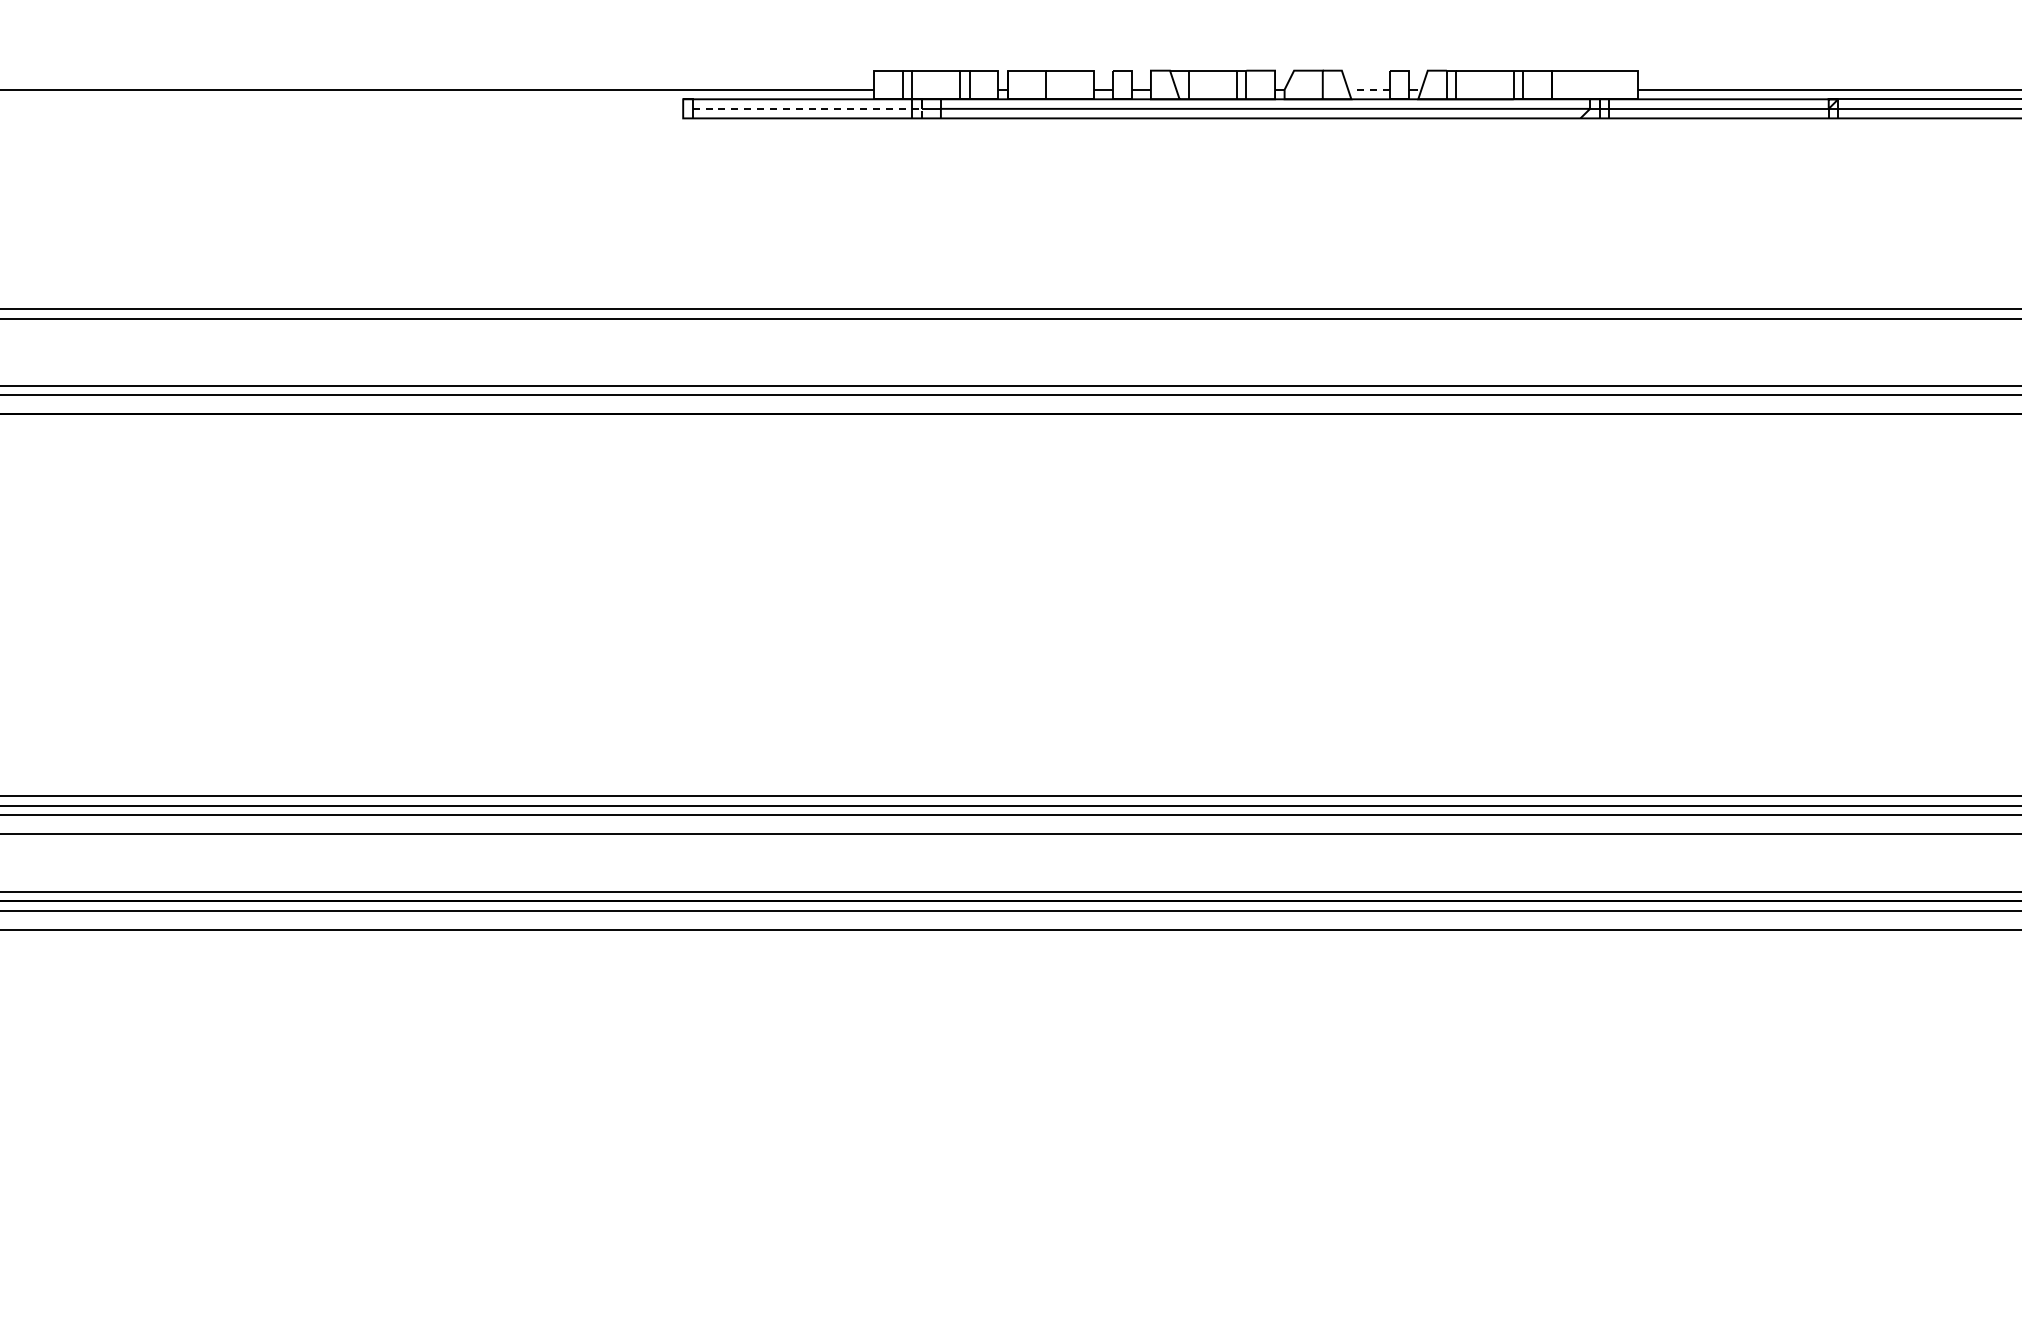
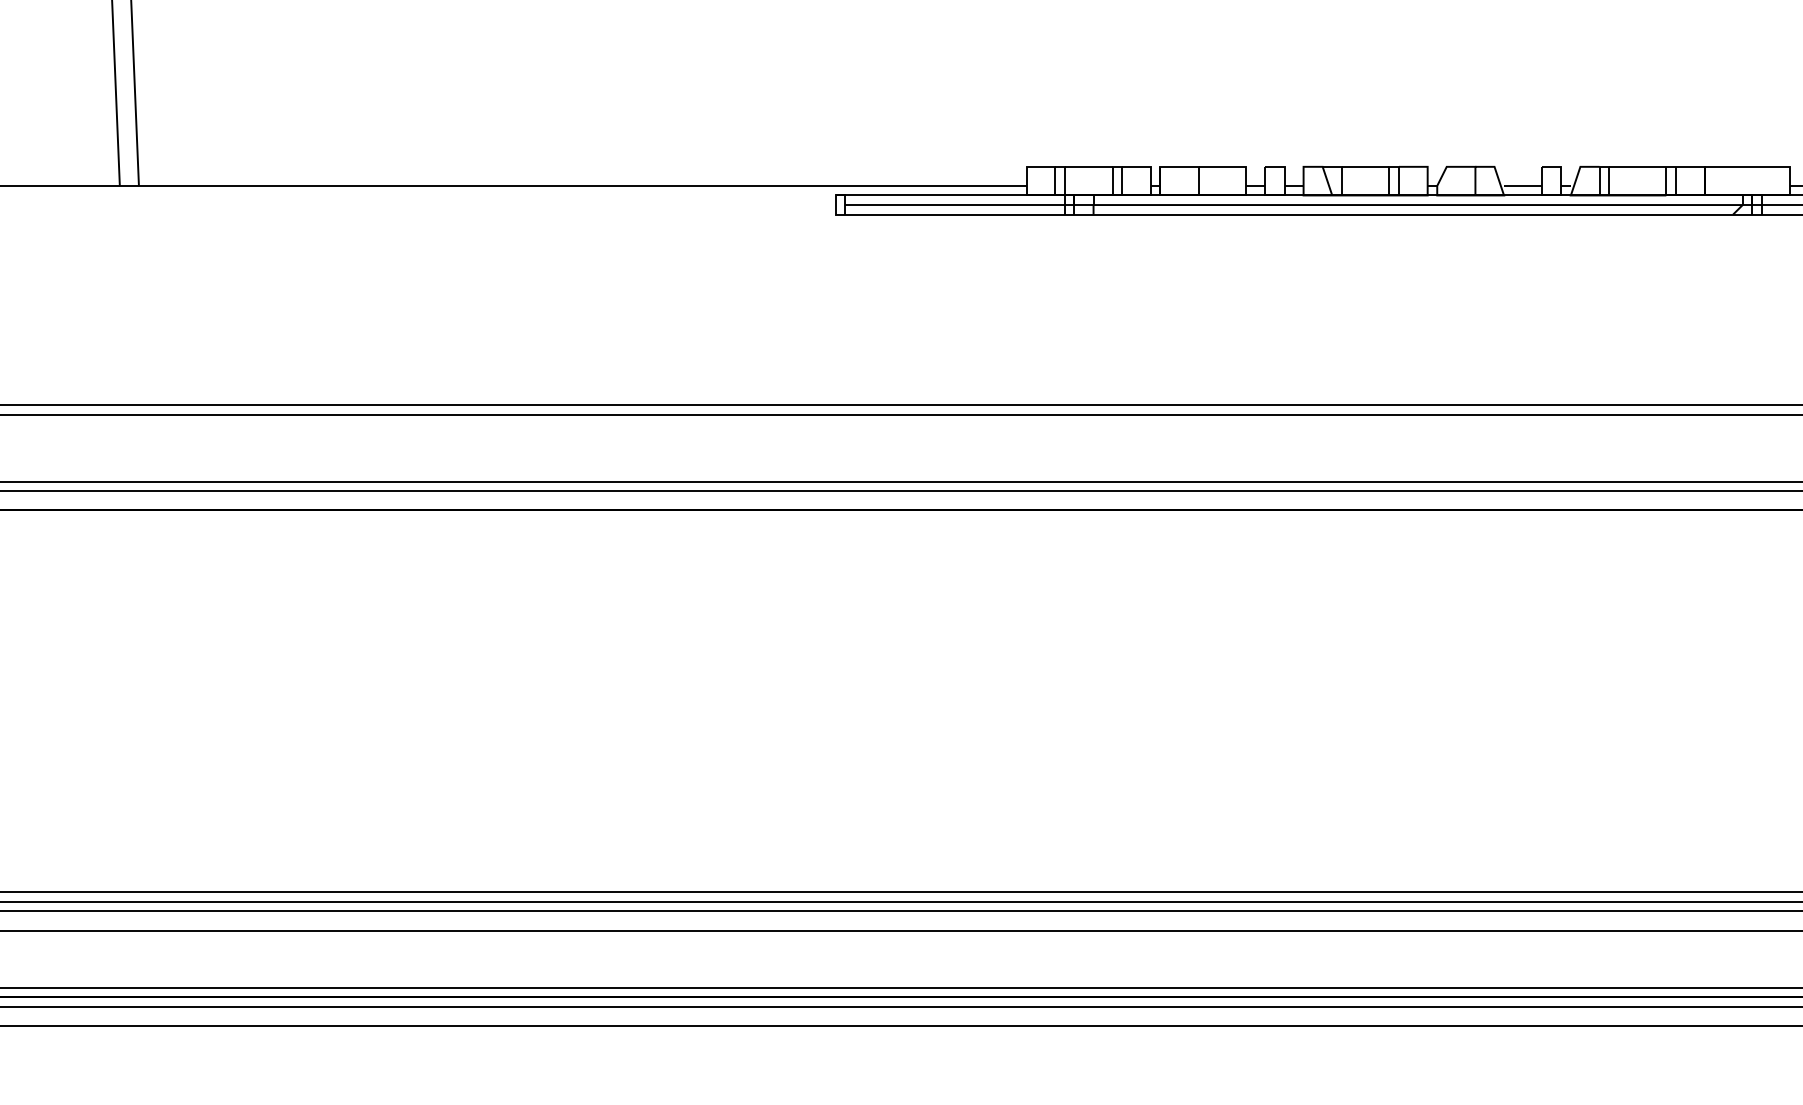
line: (1370, 89) -> (1523, 185), dashed -> solid
line: (813, 108) -> (966, 204), dashed -> solid

